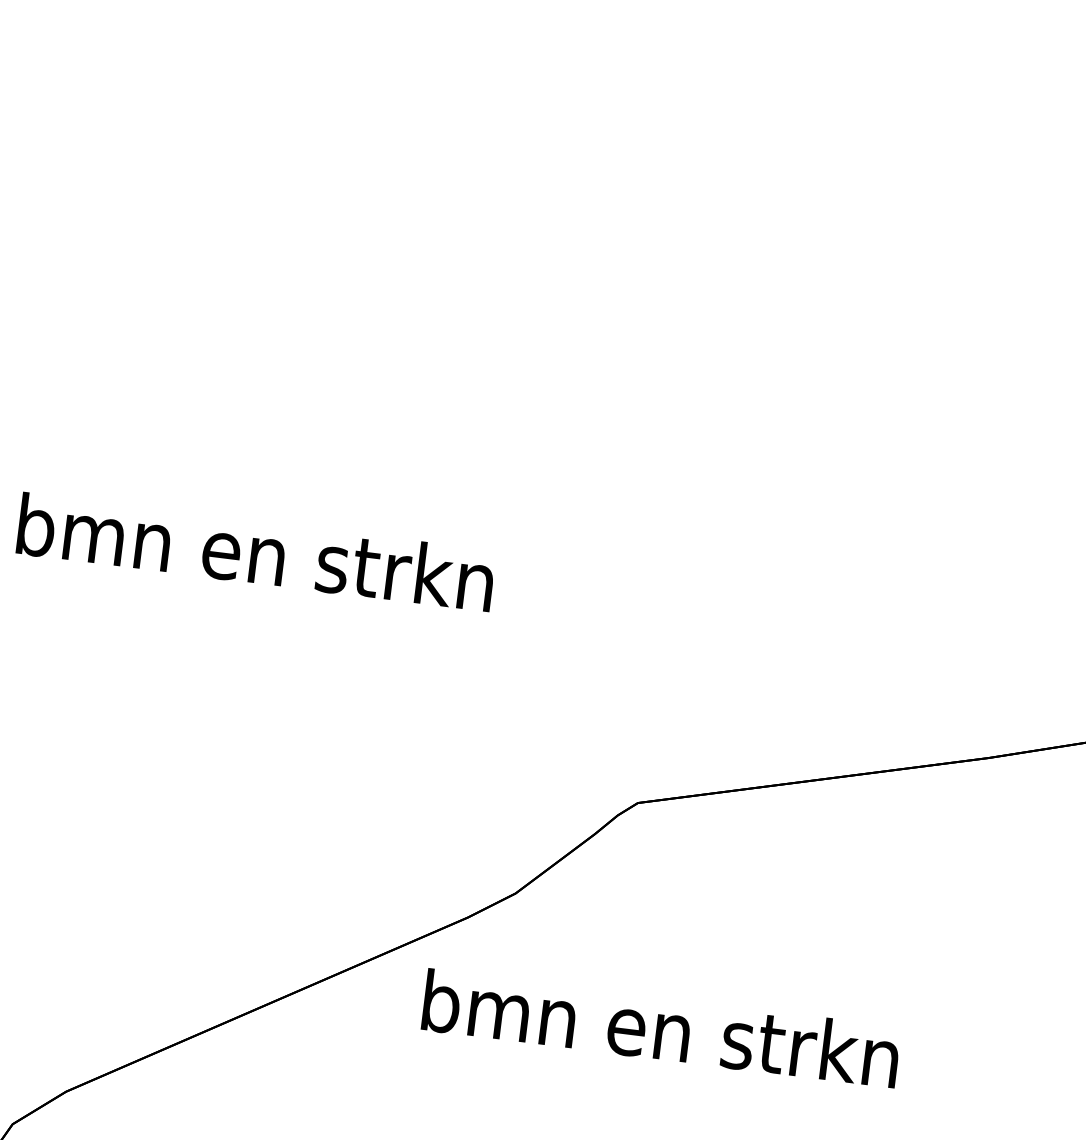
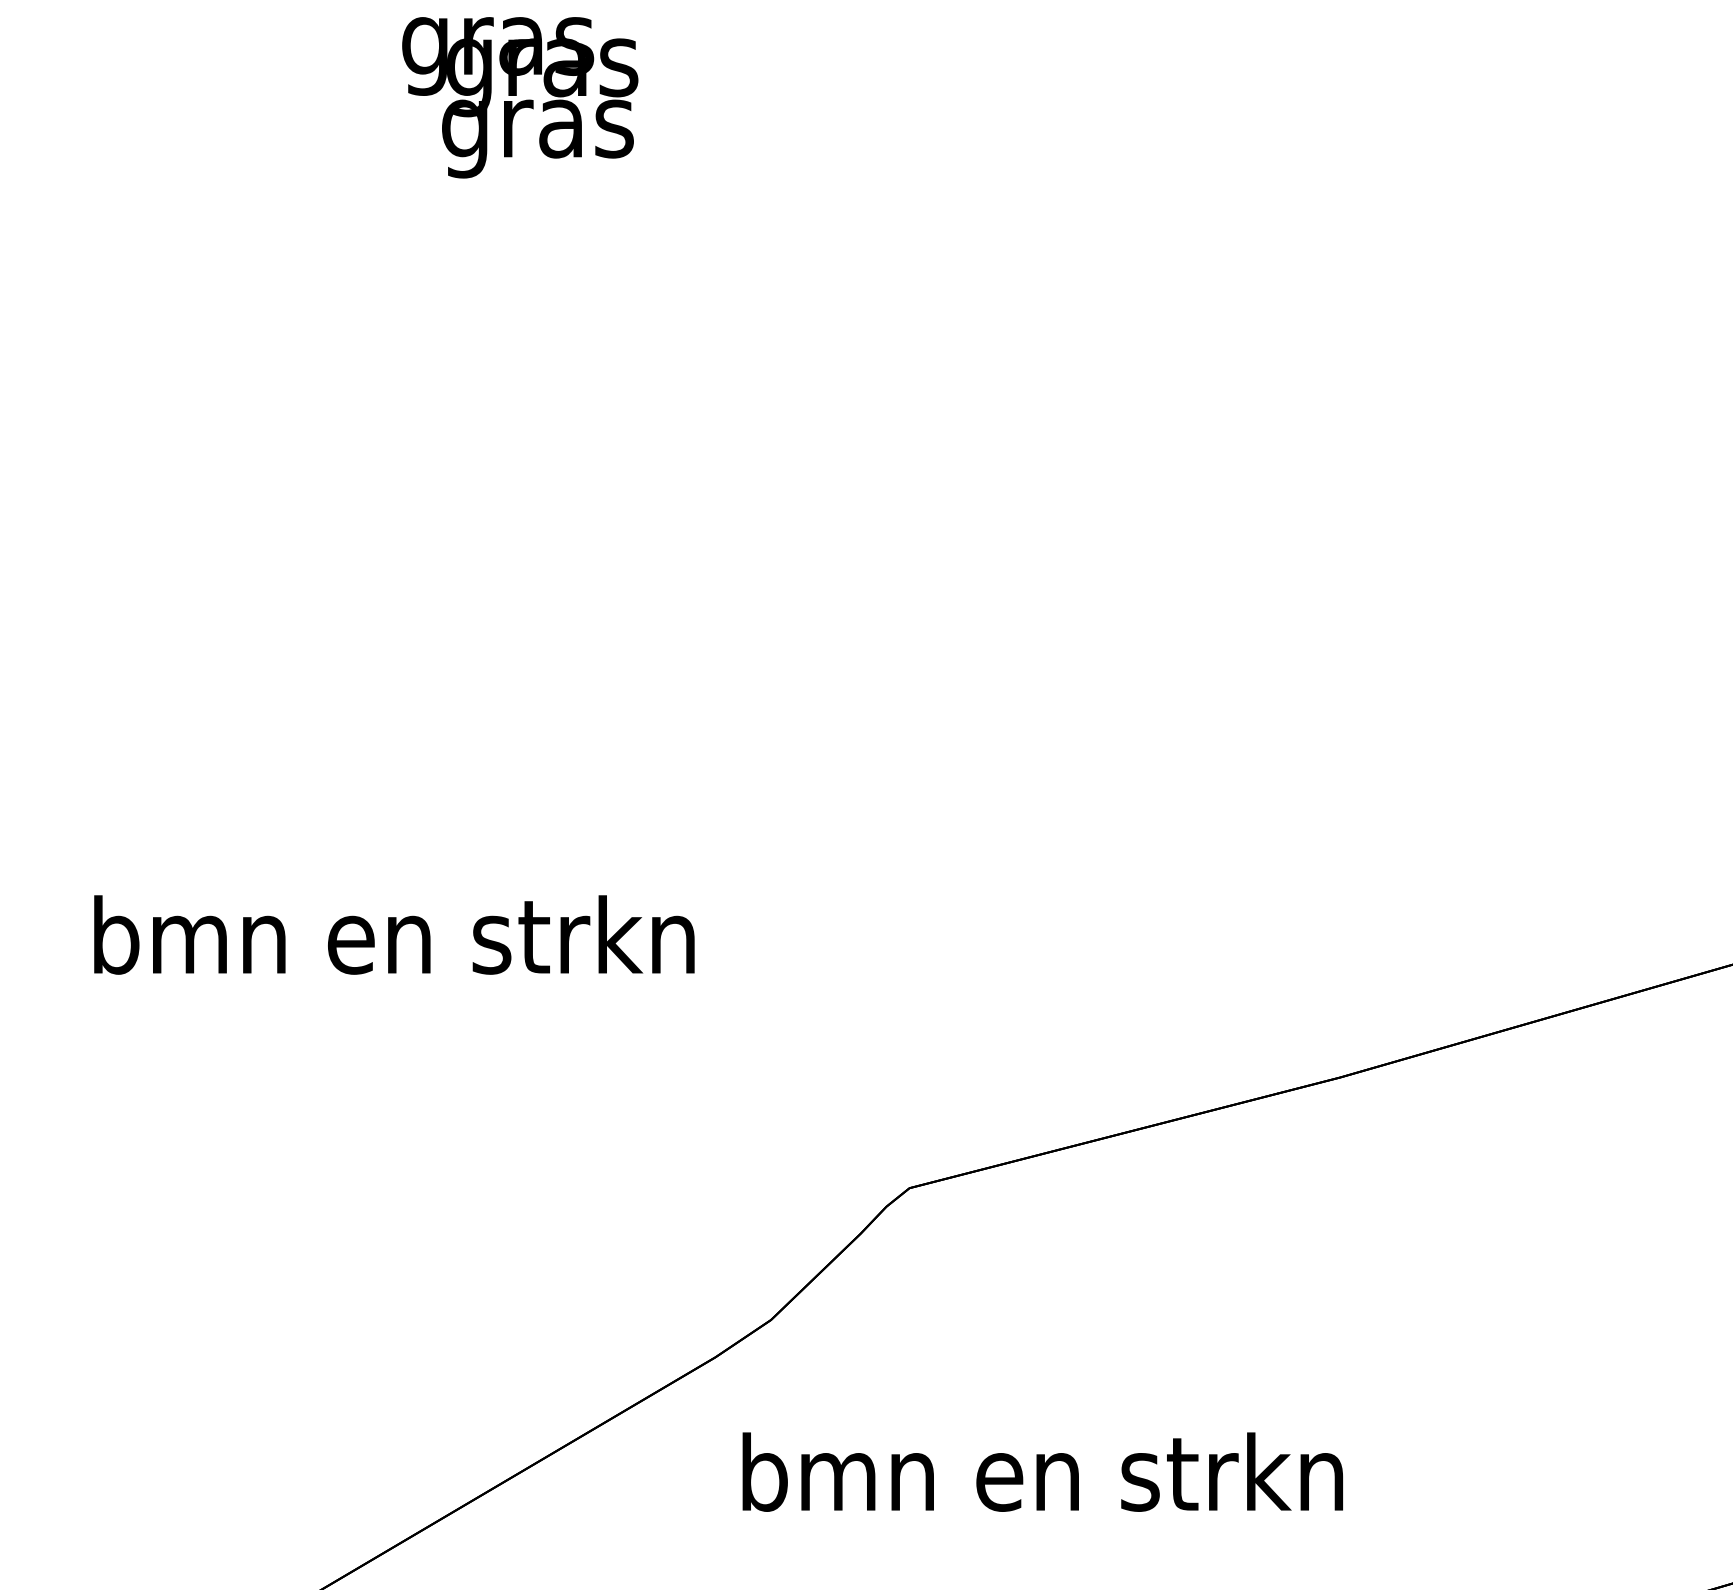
text: (661, 1028) -> (1042, 1471), moved

